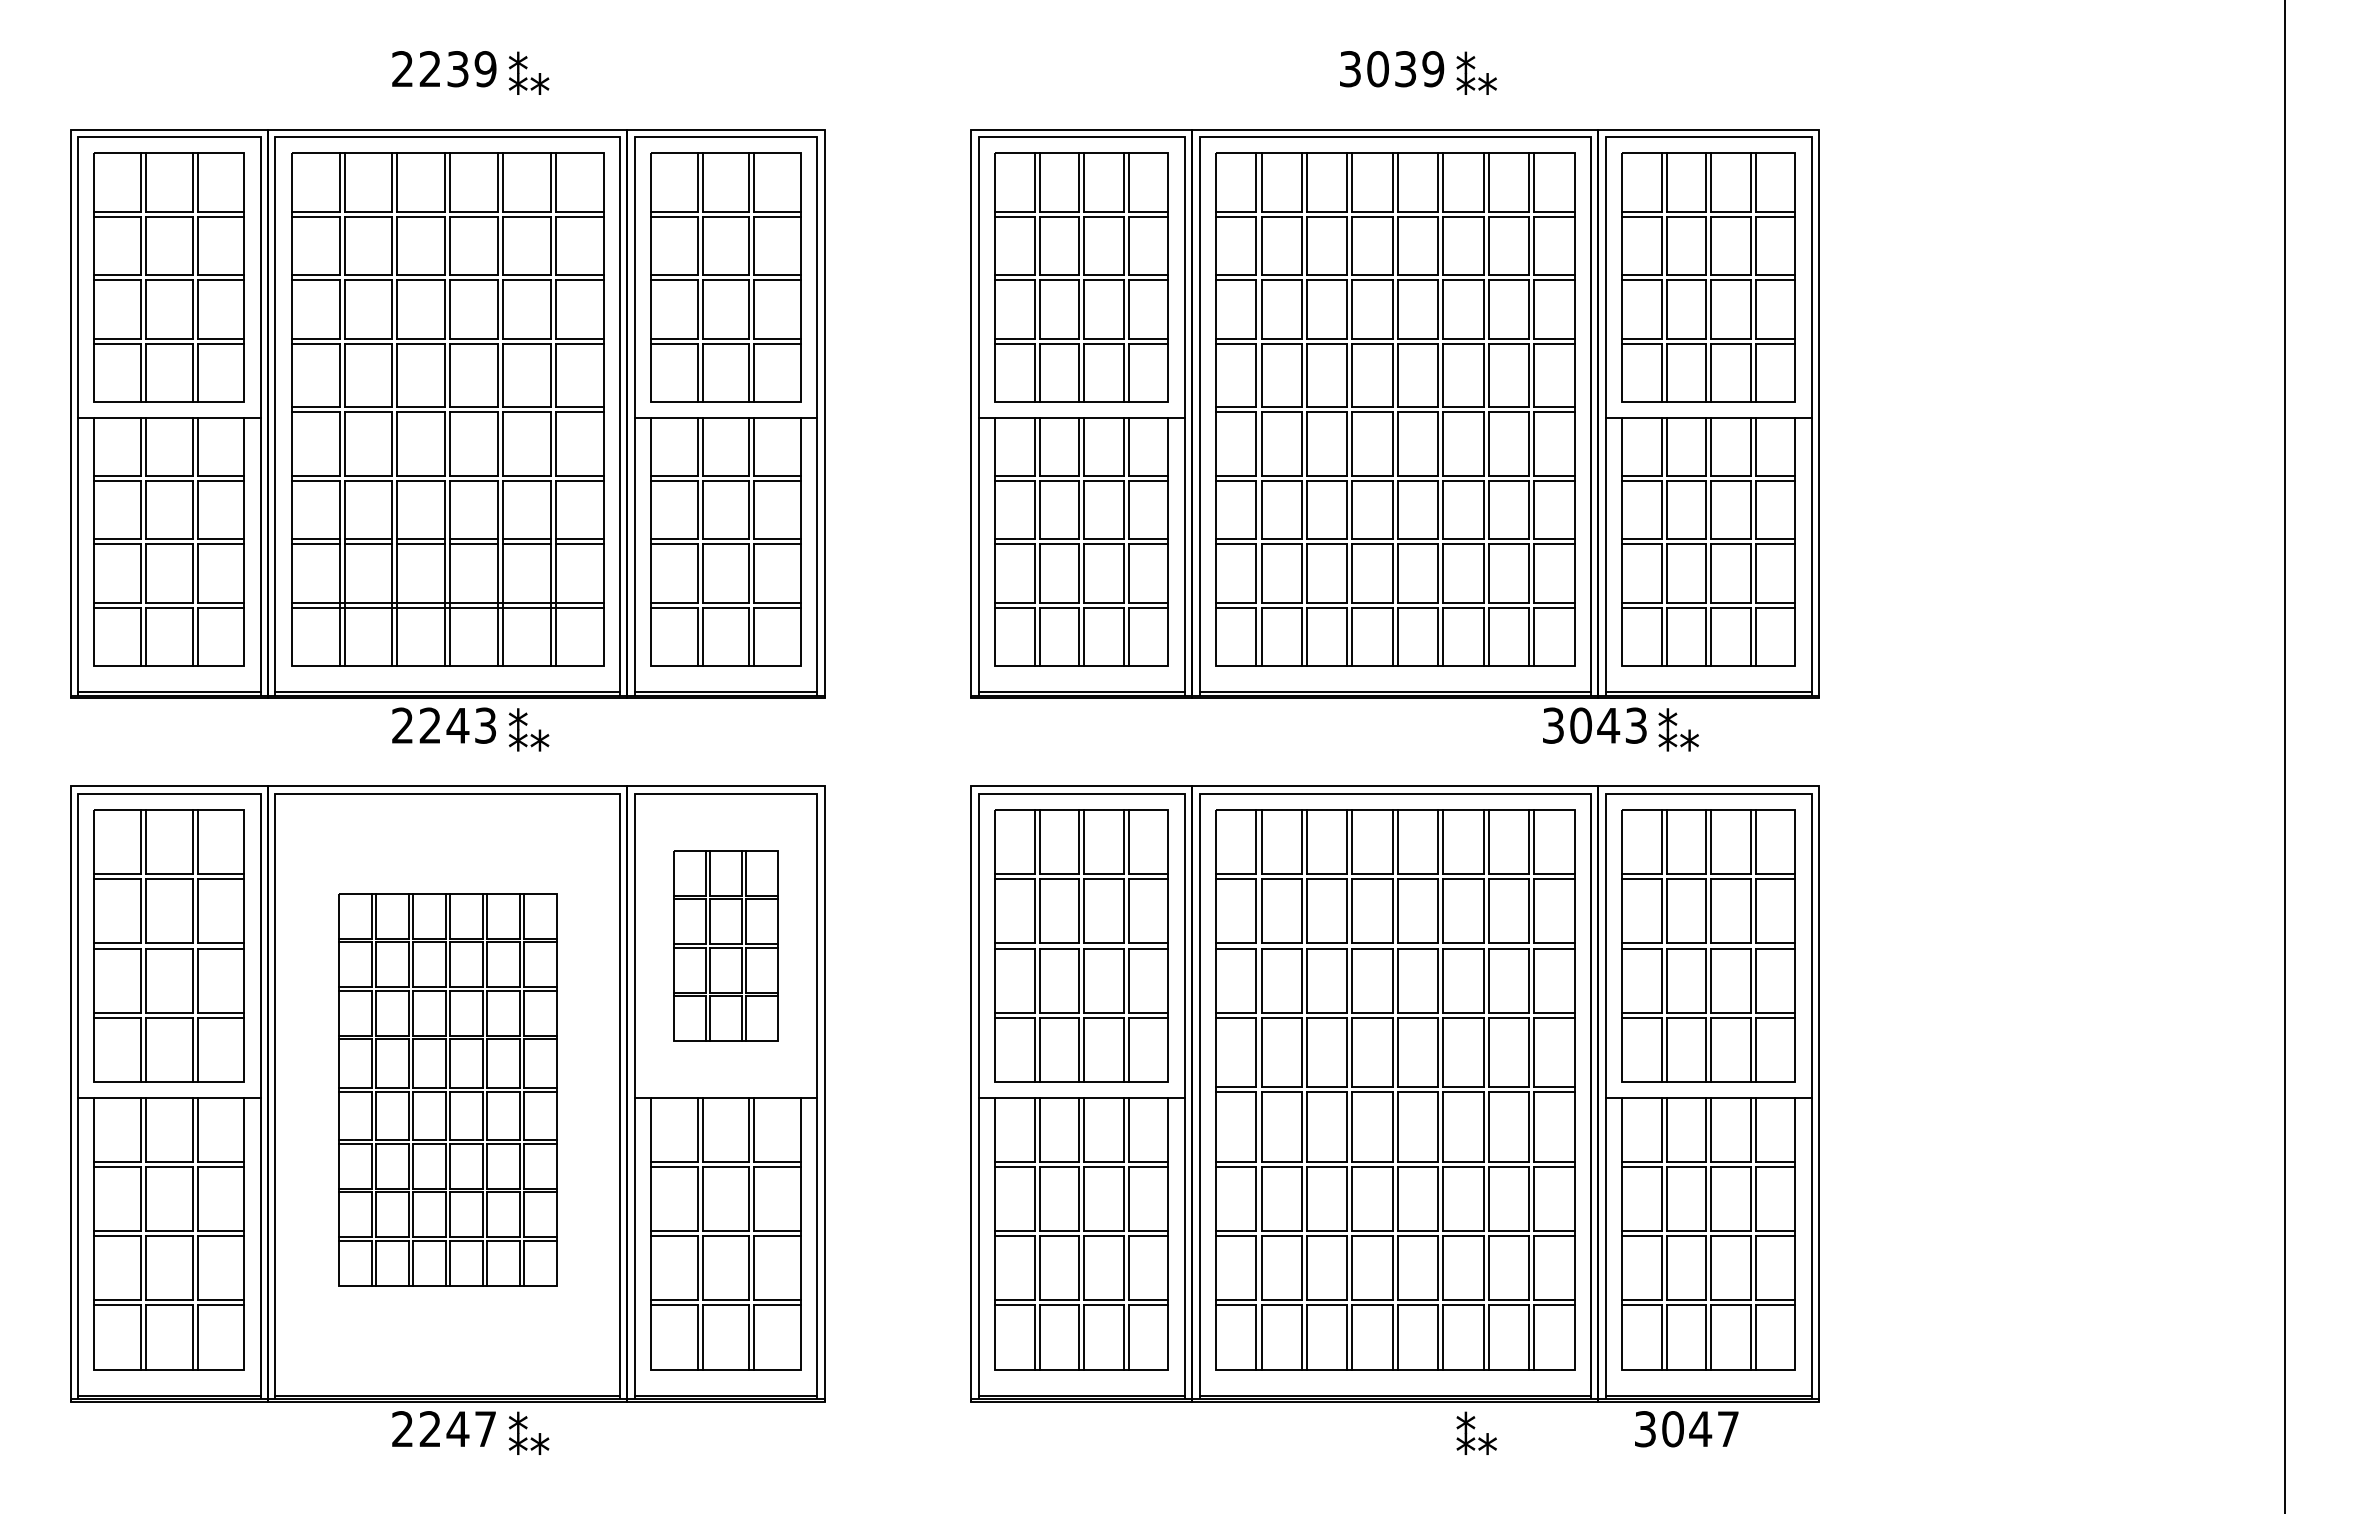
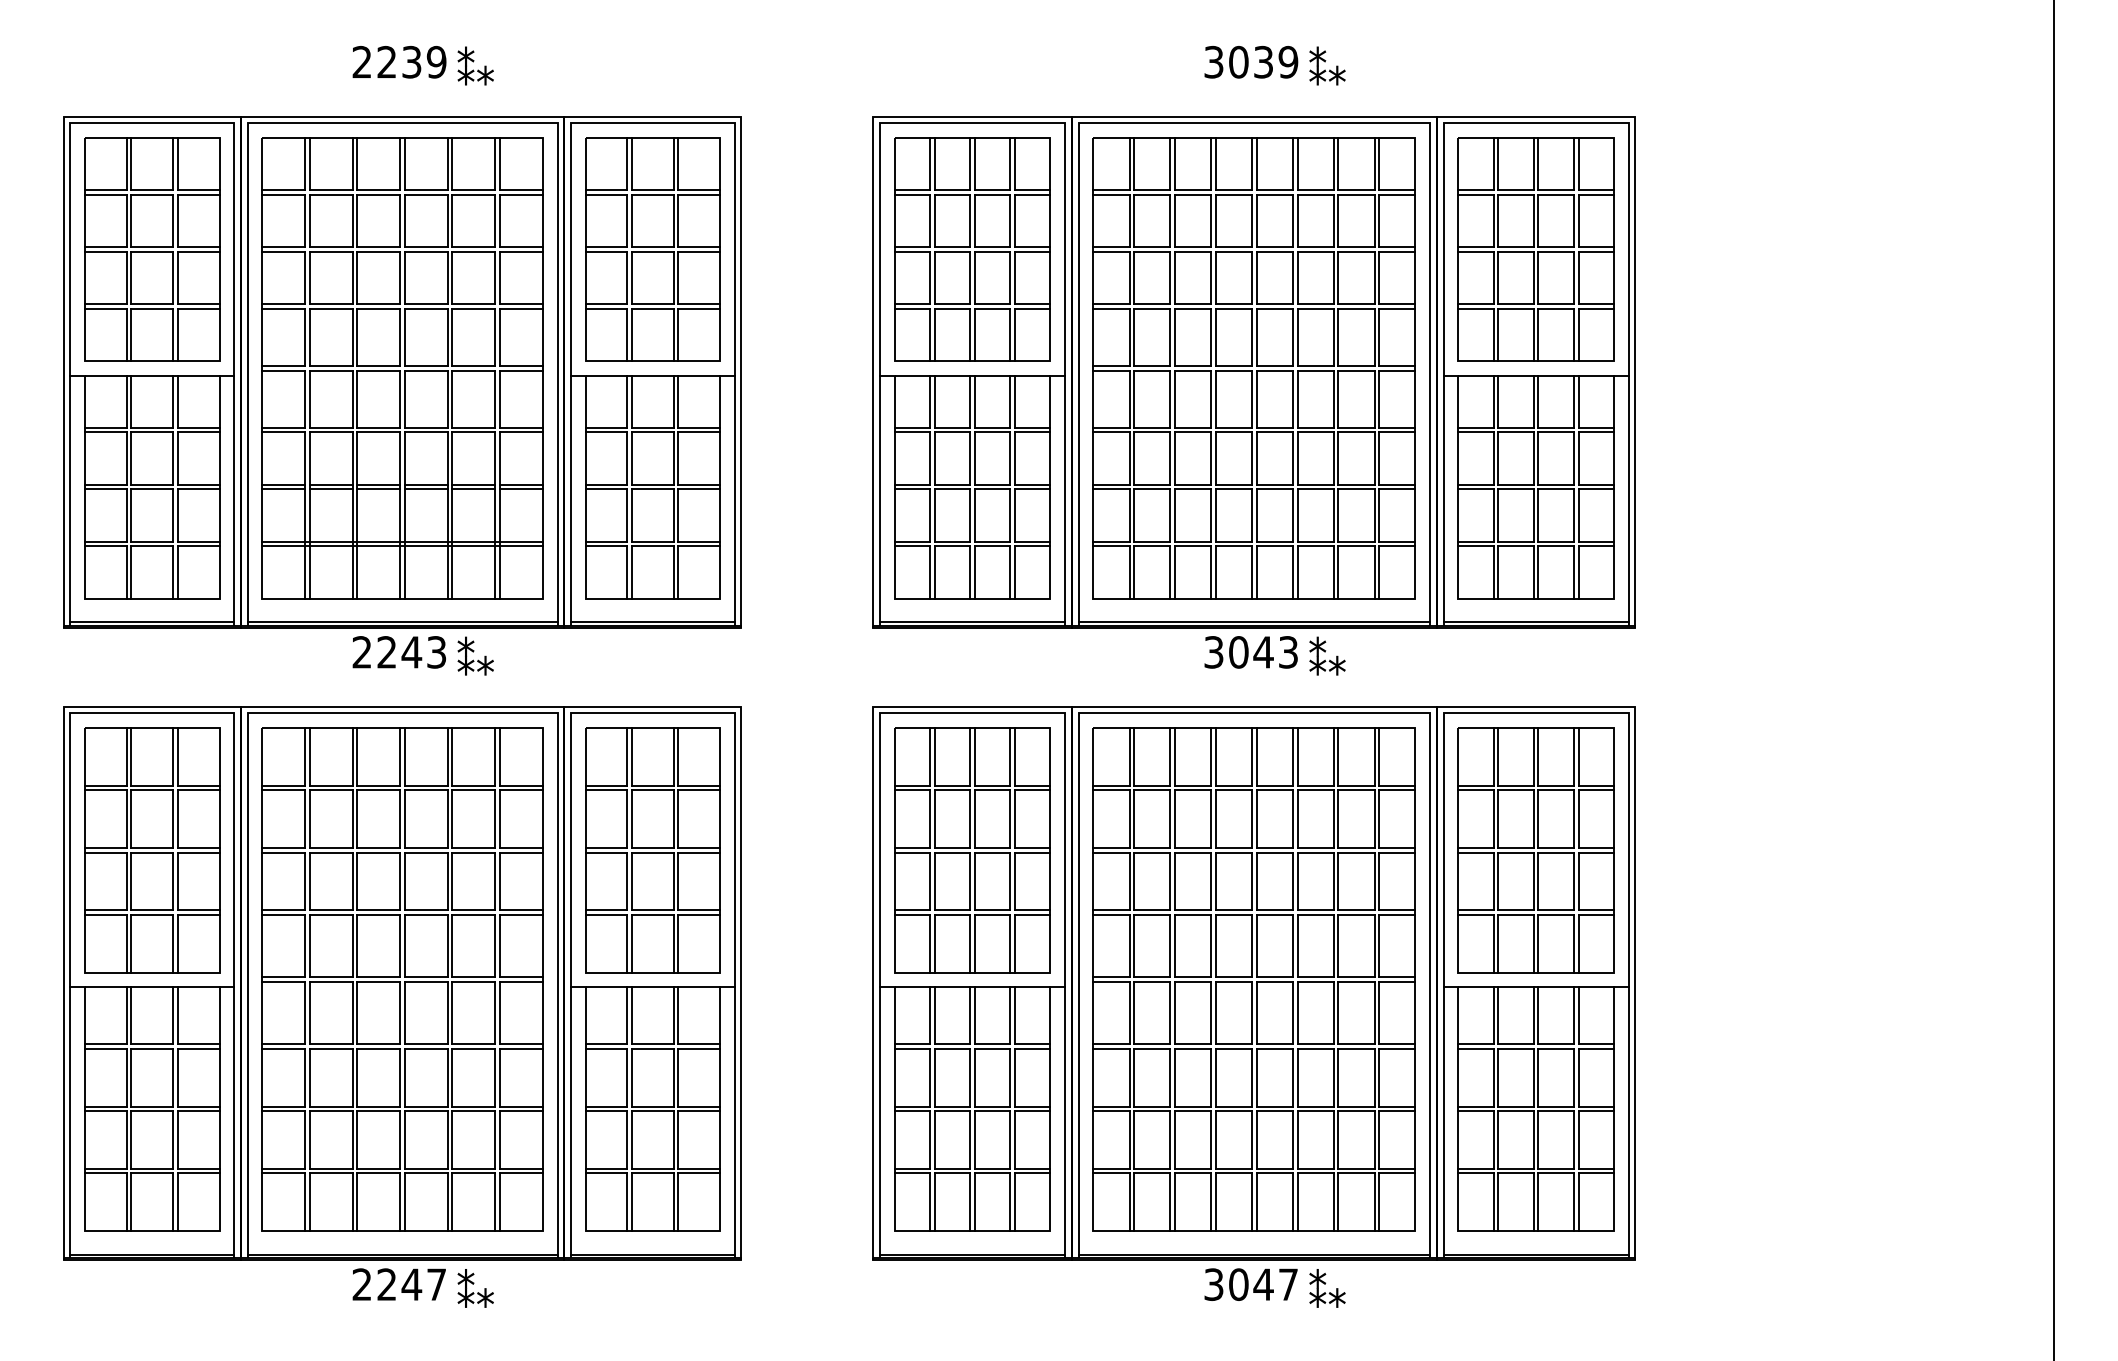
text: (1594, 725) -> (1250, 652), moved
text: (1678, 729) -> (1327, 655), moved
part: (725, 945) -> (652, 849), size x1.43
part: (447, 1089) -> (402, 979), size x1.43
text: (1686, 1429) -> (1250, 1284), moved

